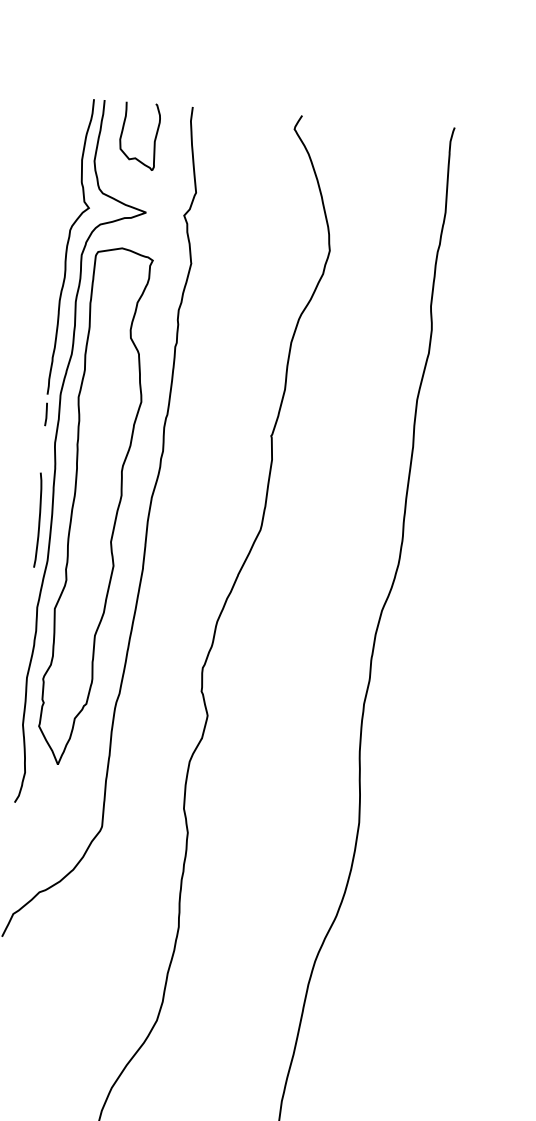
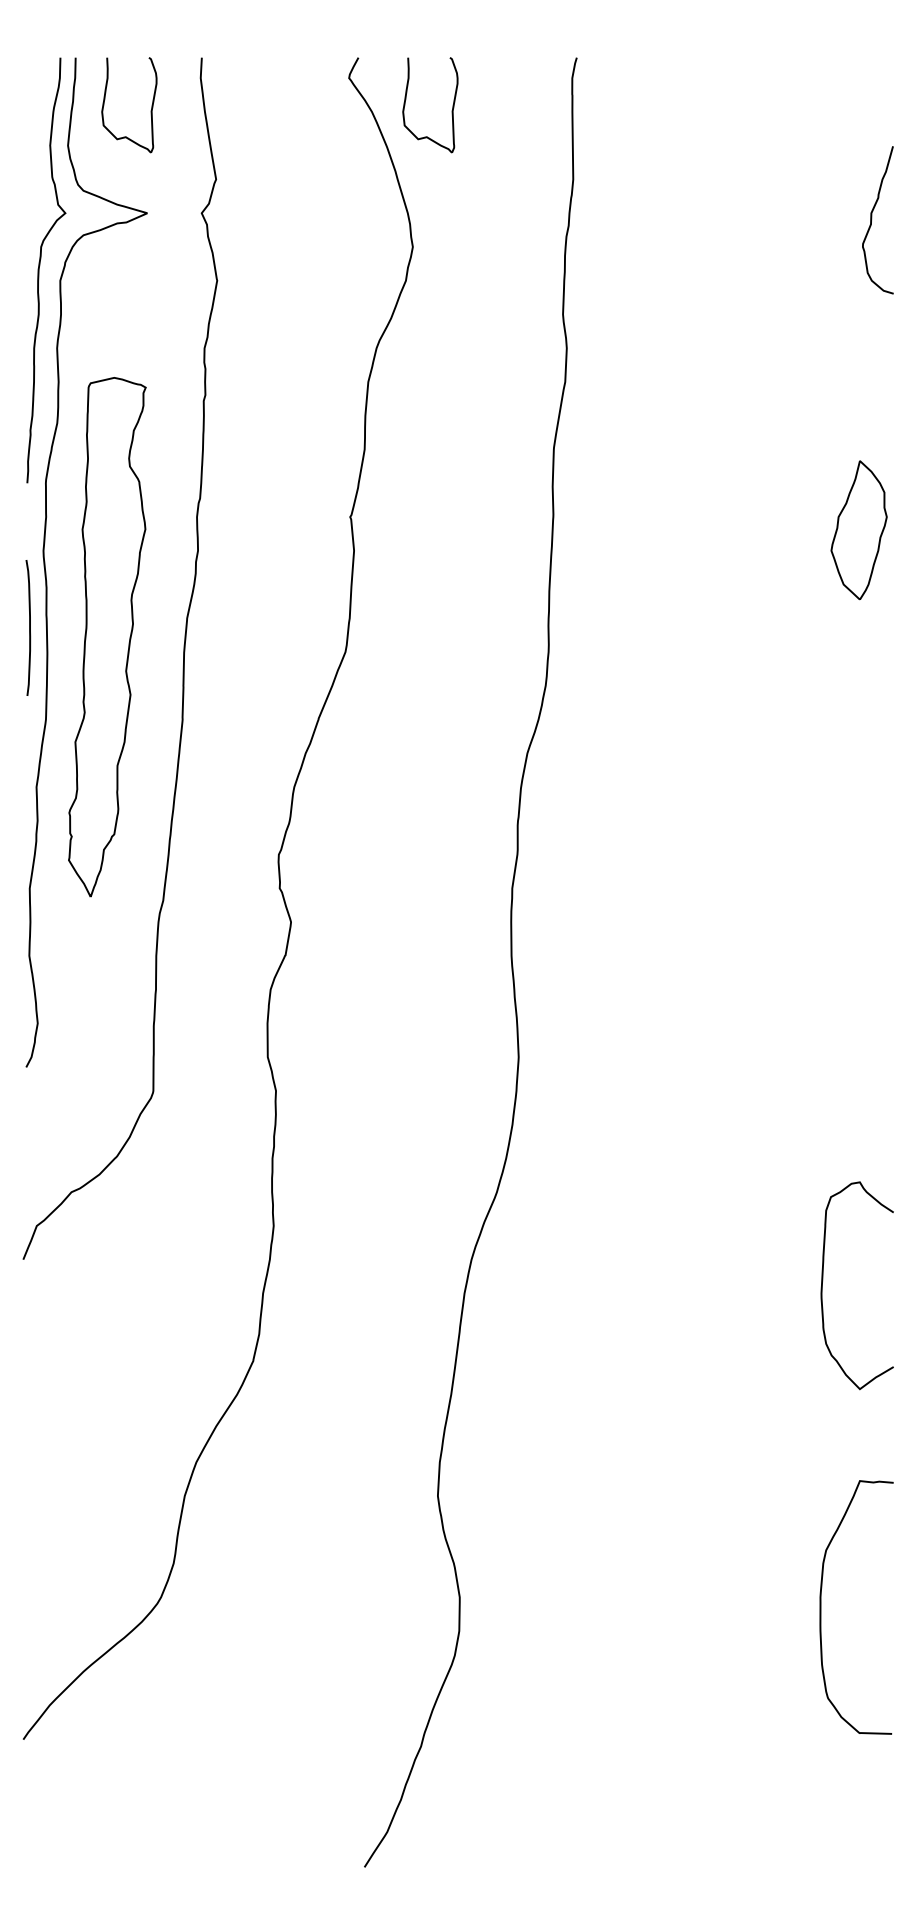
part: (364, 157) -> (451, 110), added
line: (46, 414) -> (27, 511), removed
part: (95, 506) -> (107, 636), size x0.7
curve: (39, 519) -> (29, 627), moved

